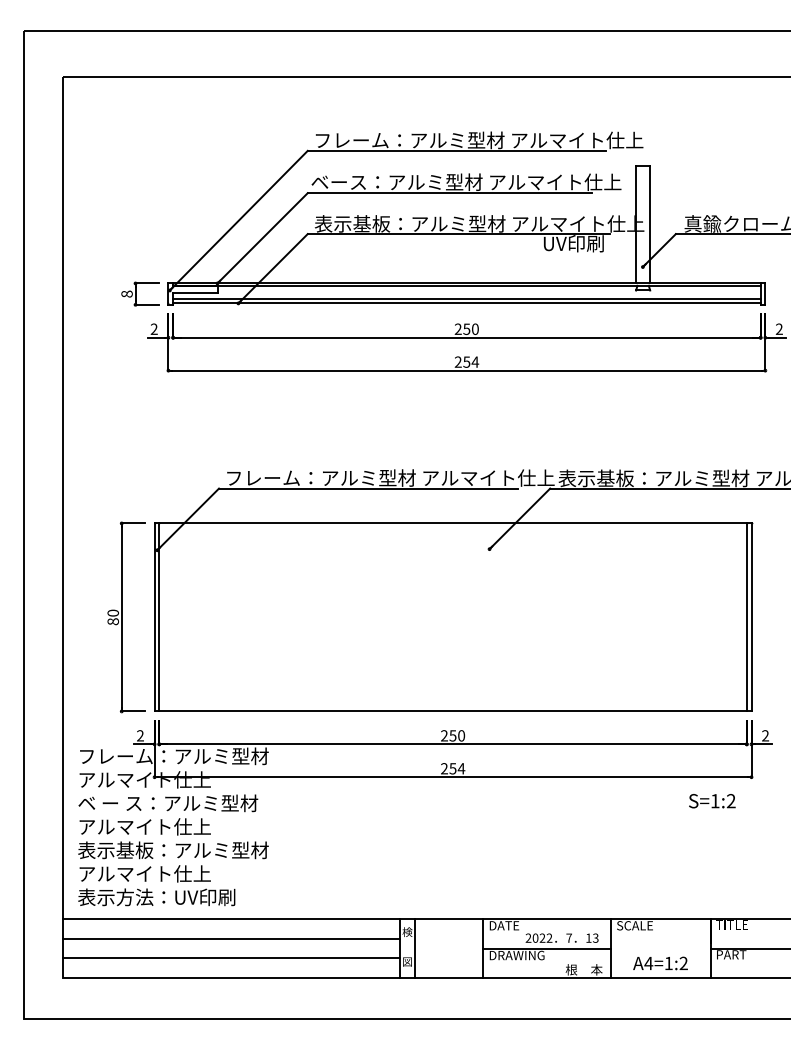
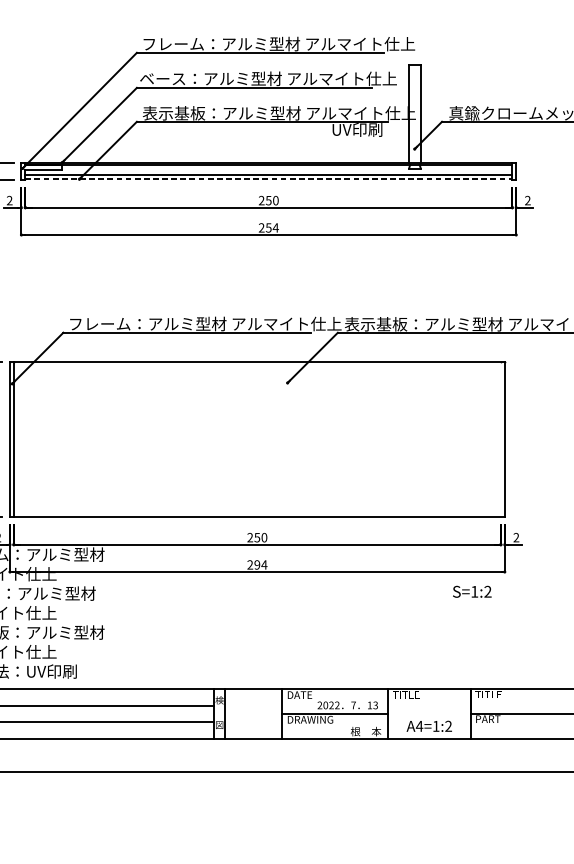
line: (466, 303) -> (268, 179), solid -> dashed
line: (746, 617) -> (500, 439), removed
text: (452, 768) -> (256, 564), 254 -> 294
text: (634, 925) -> (407, 694), SCALE -> TITLE

